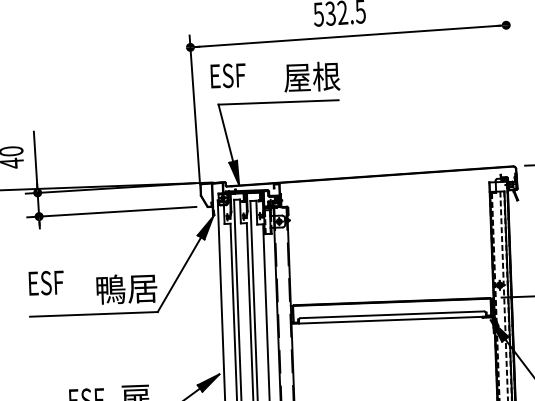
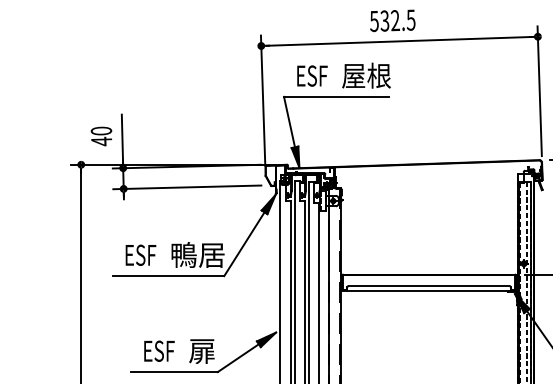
text: (228, 75) -> (312, 75), moved
line: (510, 87) -> (539, 91), added
text: (45, 282) -> (140, 254), moved

